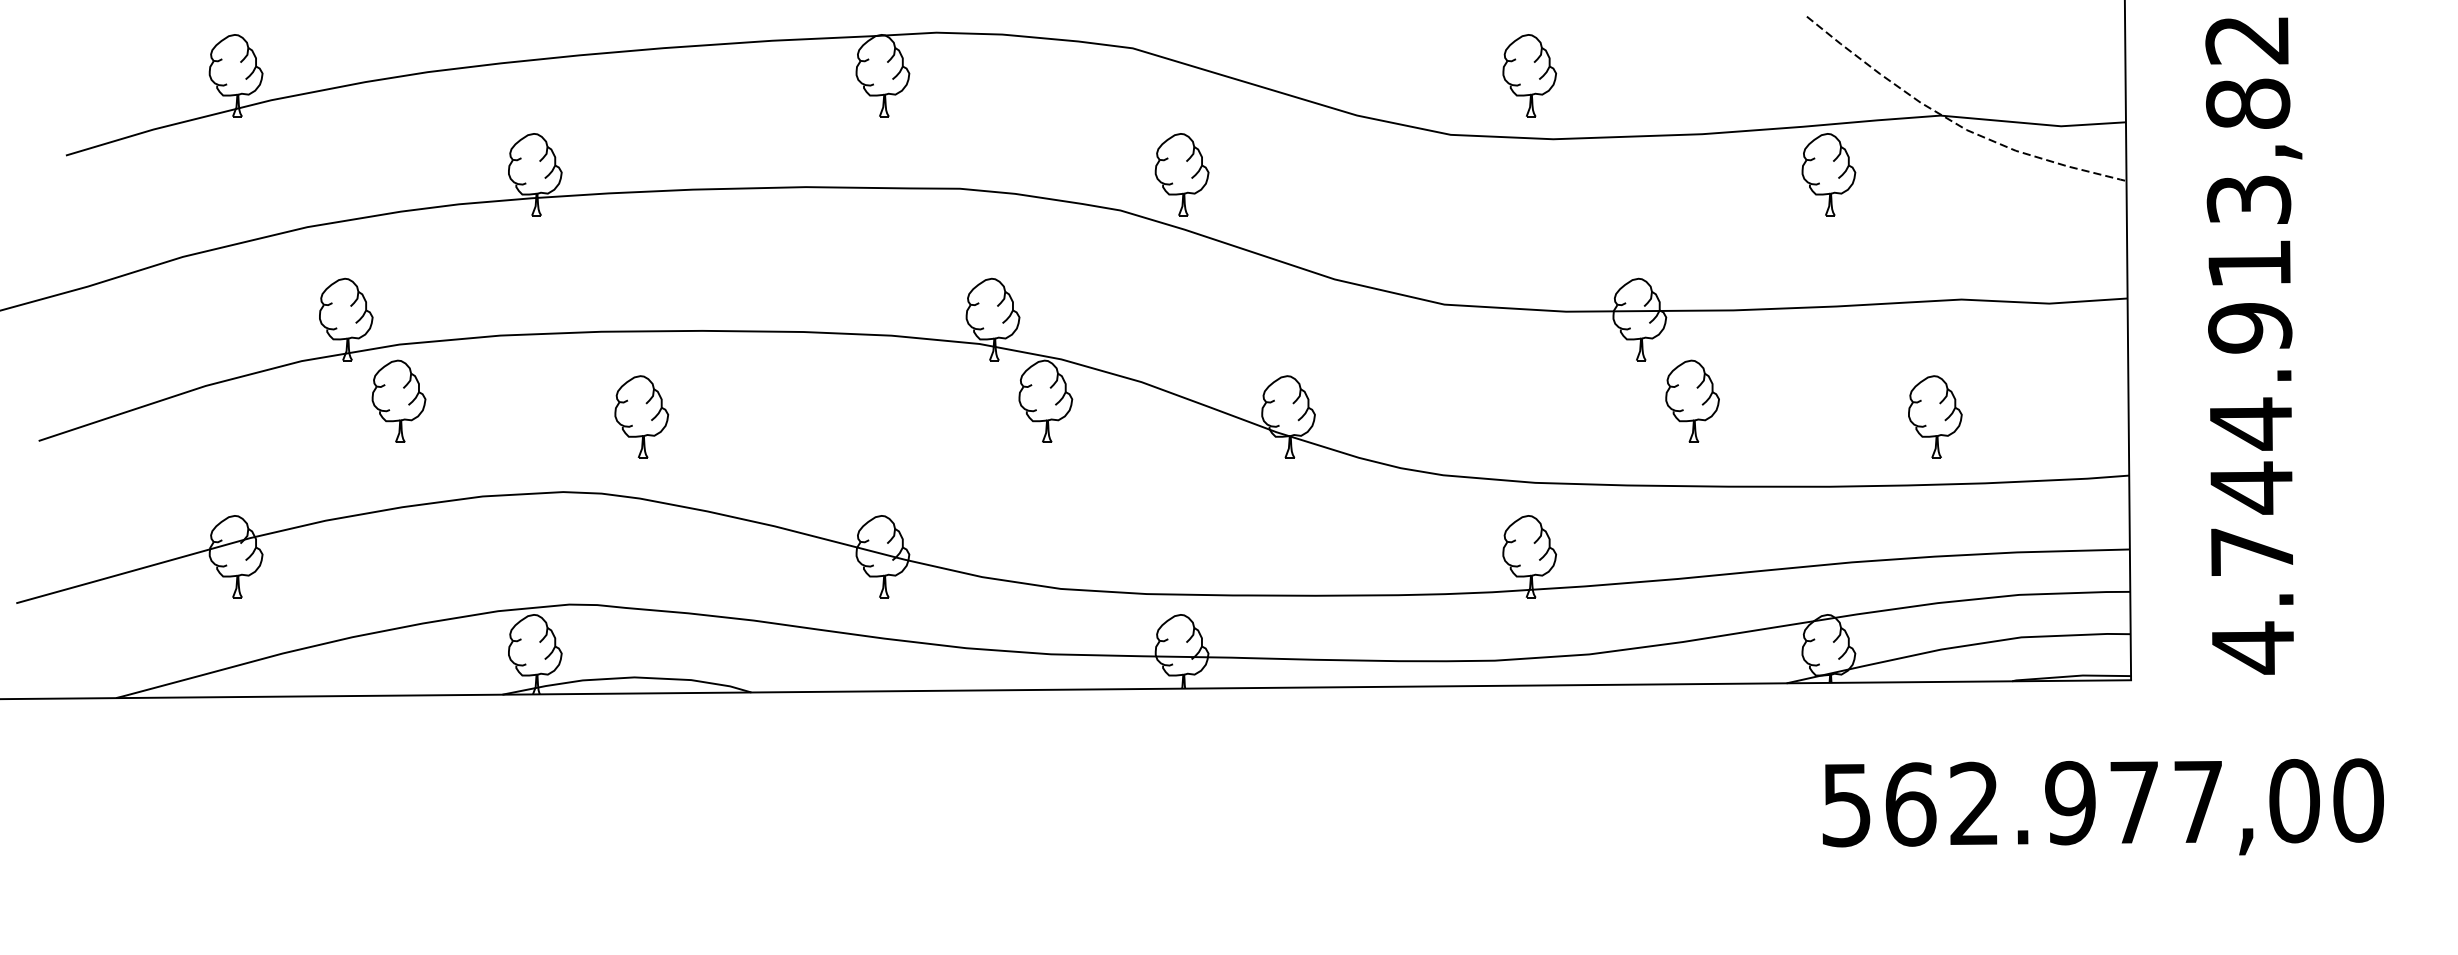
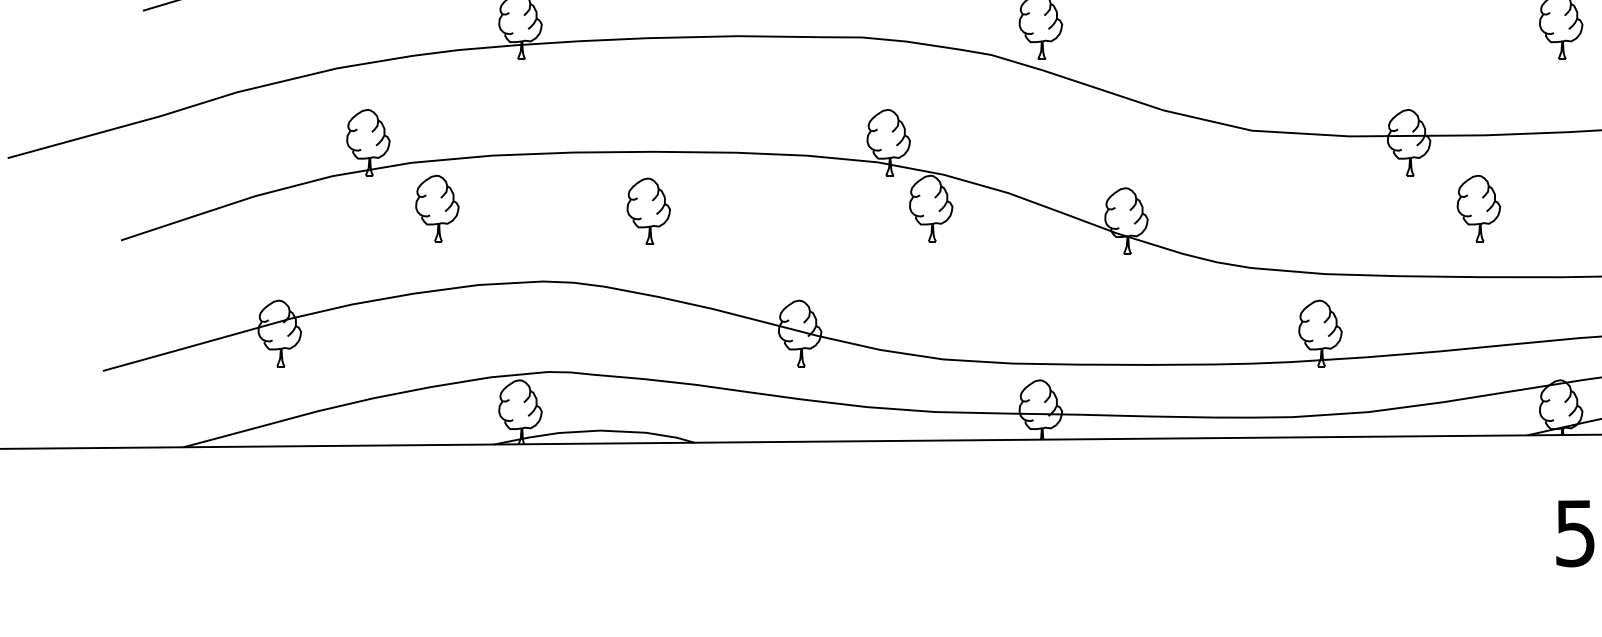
part: (398, 400) -> (437, 207), moved
part: (1692, 400) -> (1478, 207), moved
part: (641, 416) -> (648, 211), moved

